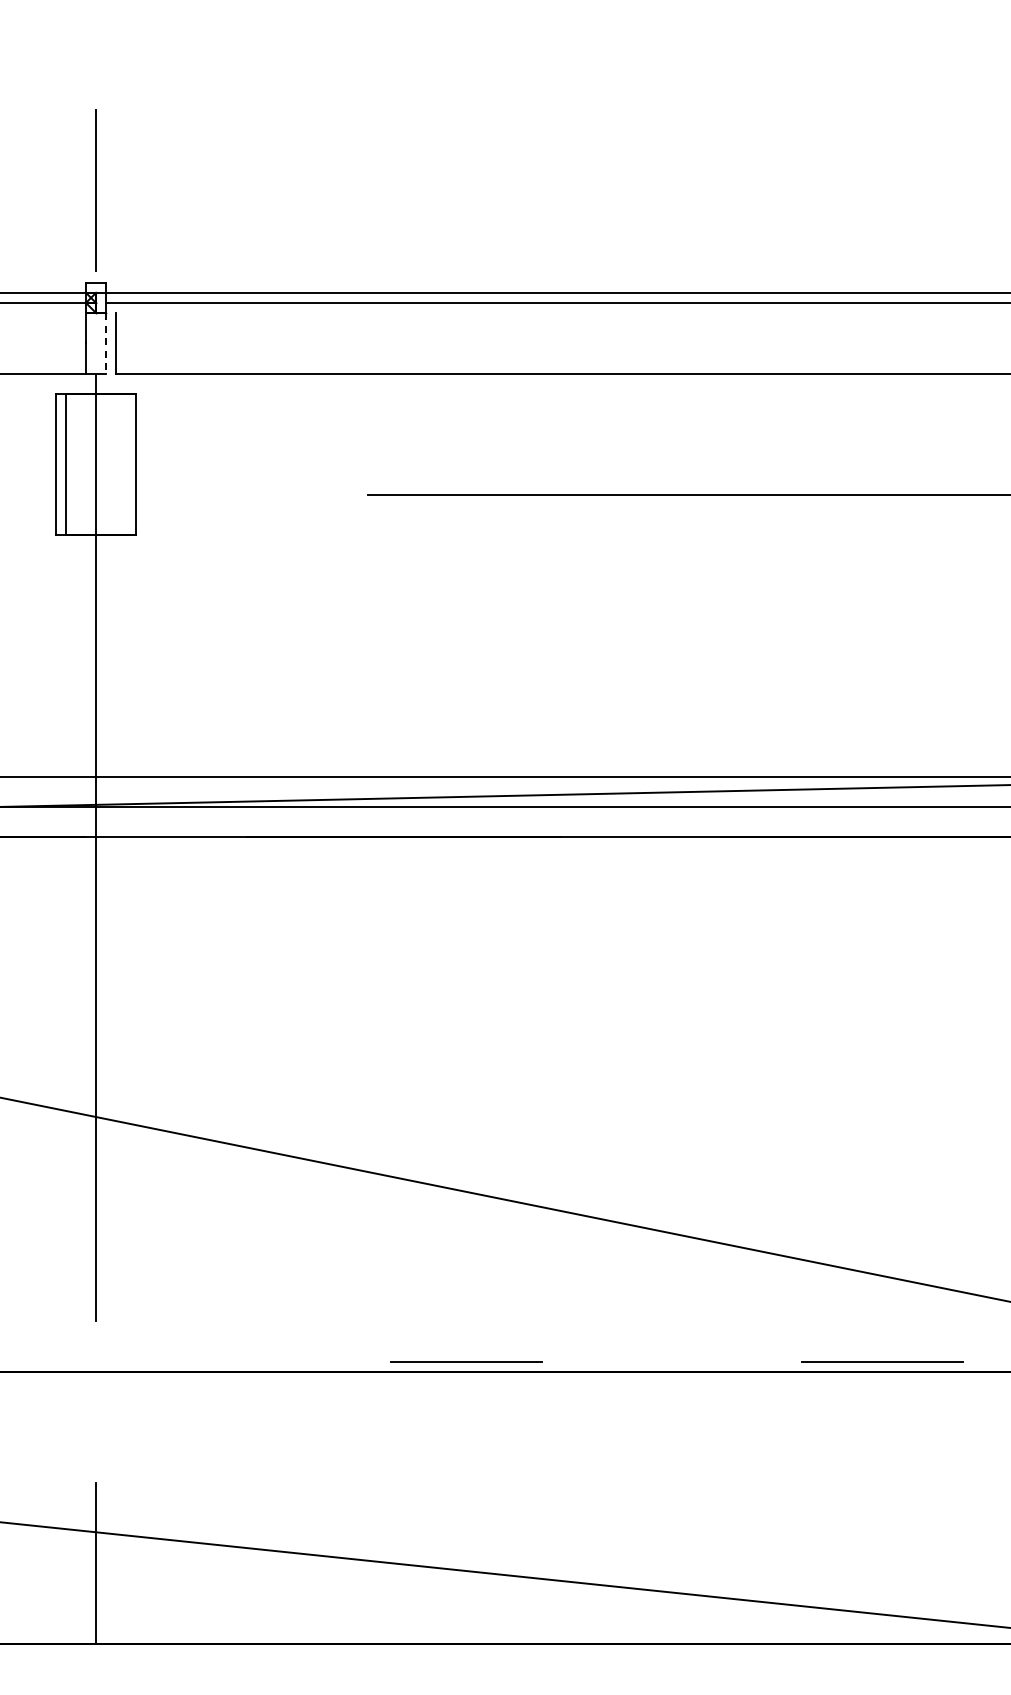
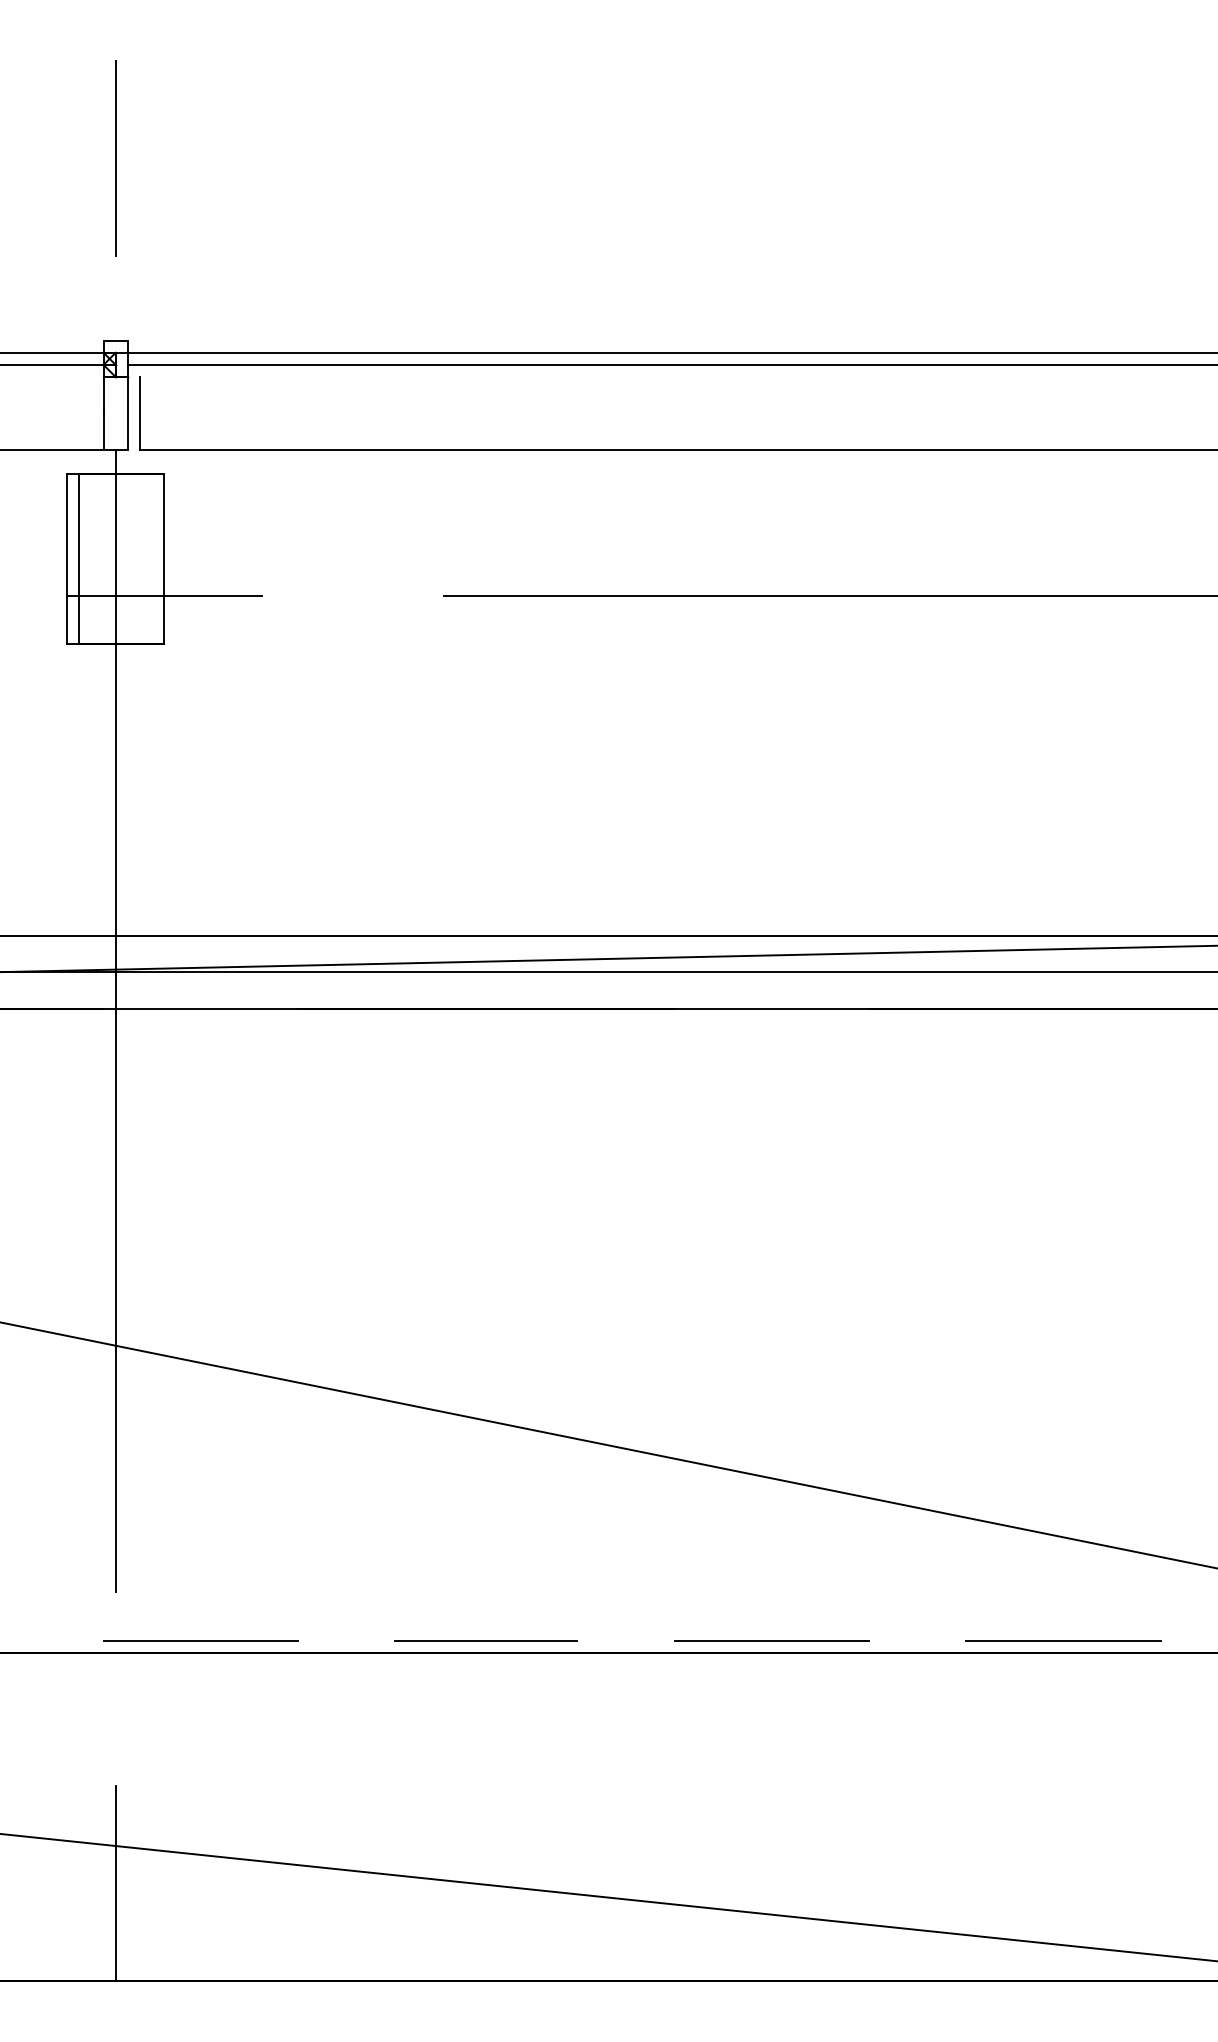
line: (95, 190) -> (115, 158), moved
line: (106, 343) -> (128, 413), dashed -> solid
line: (136, 494) -> (164, 595), added
line: (166, 1361) -> (200, 1640), added
line: (466, 1361) -> (486, 1640), moved
line: (640, 1361) -> (771, 1640), added

